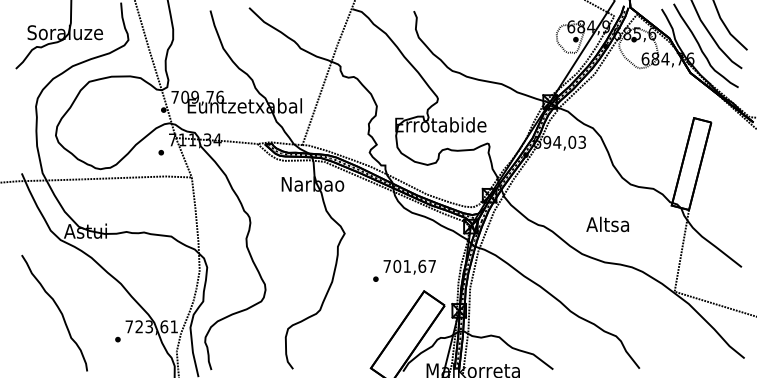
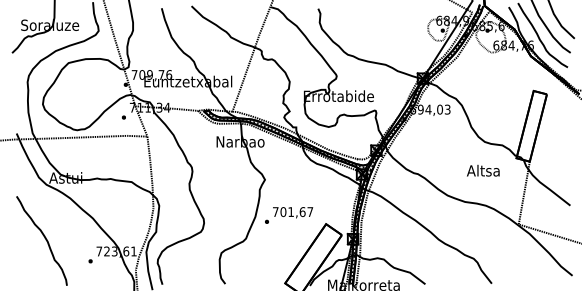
text: (608, 224) -> (483, 170), moved
text: (405, 270) -> (289, 215), moved

